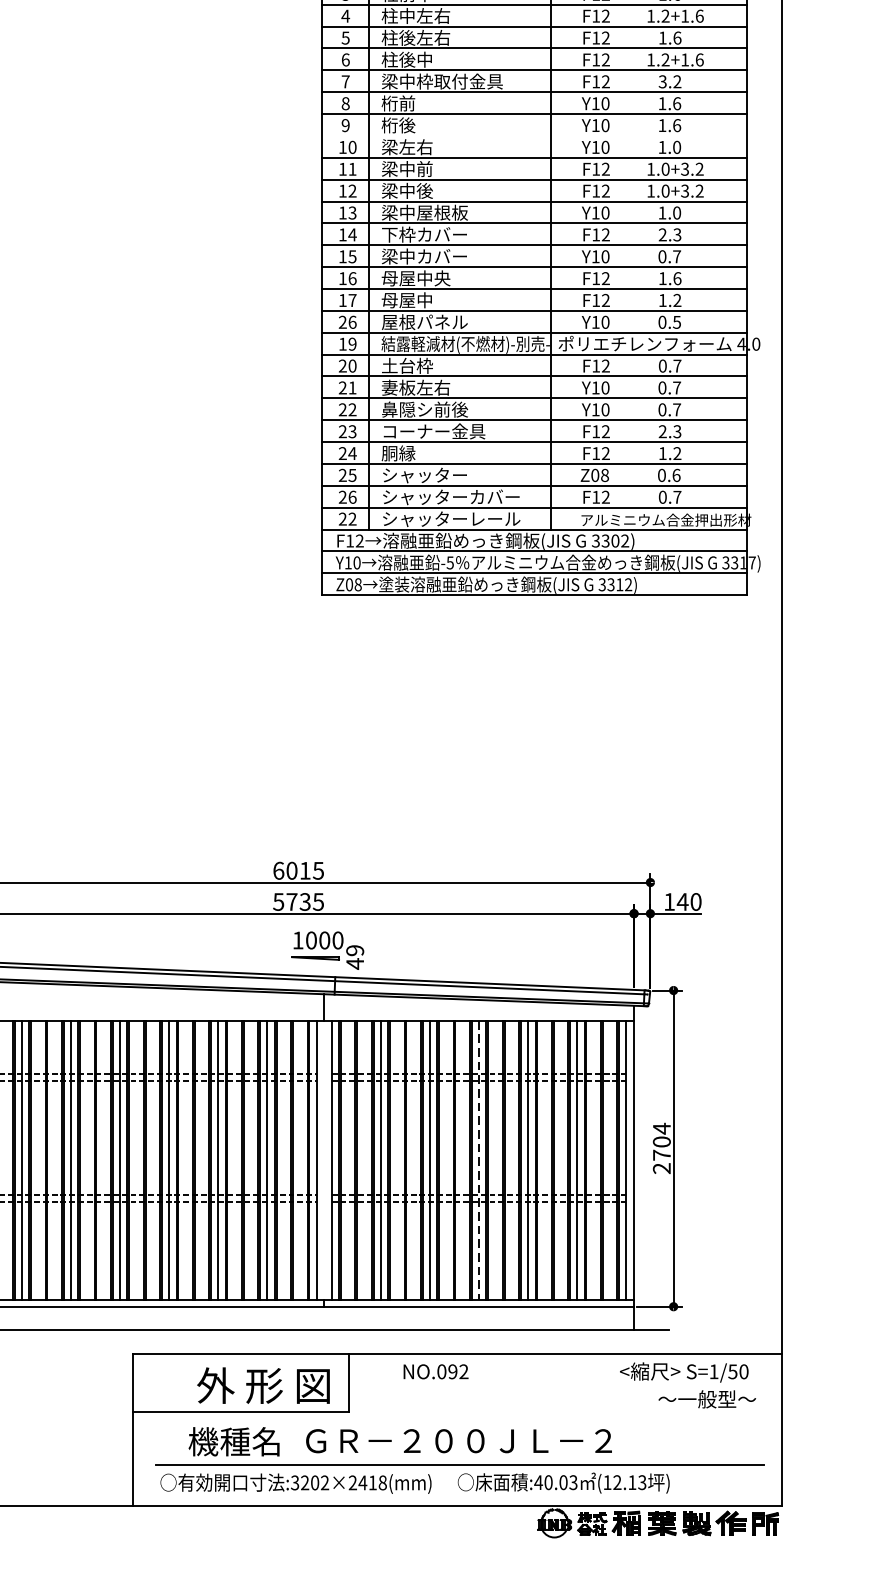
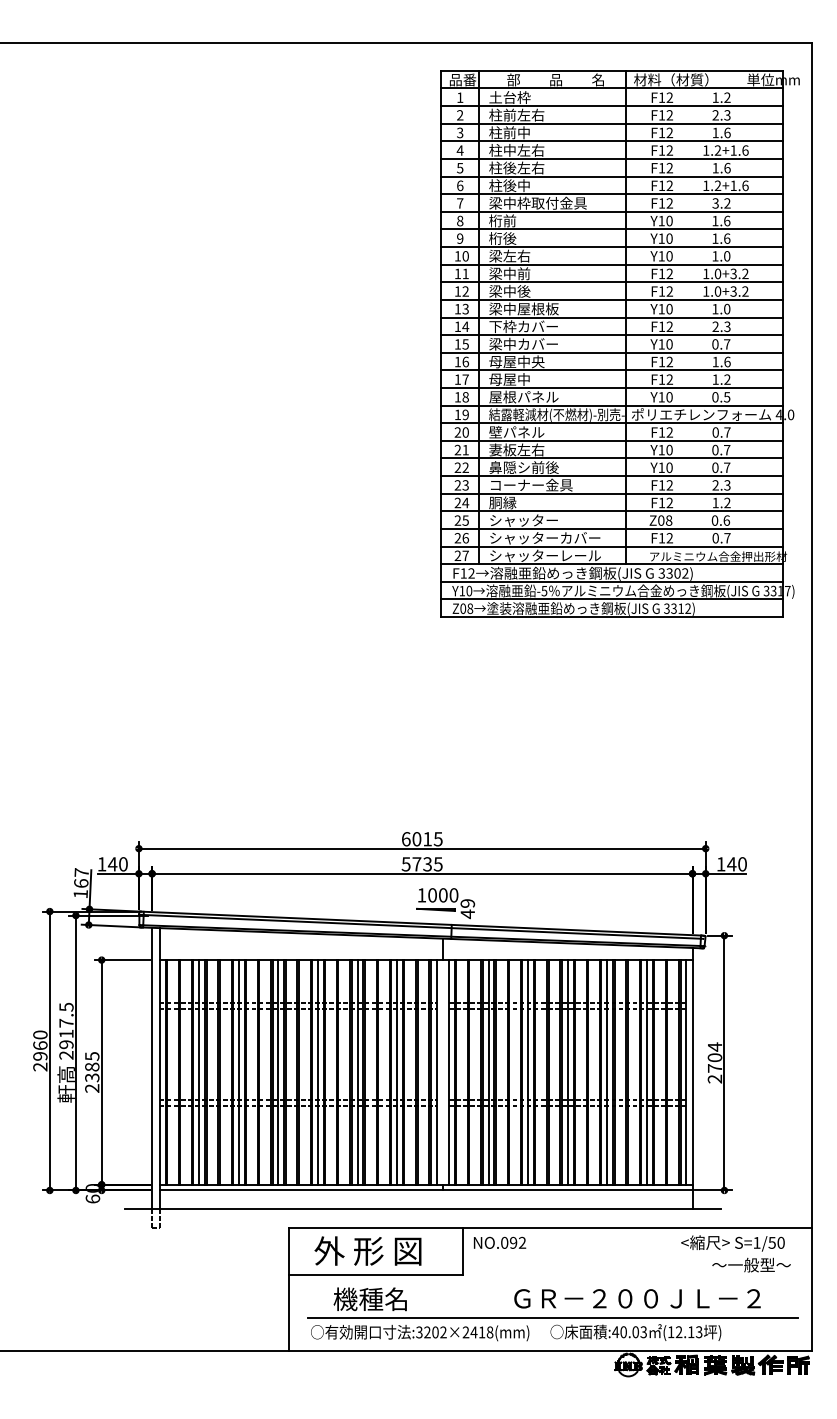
line: (534, 136) -> (612, 247), added
text: (347, 322) -> (461, 397), 26 -> 18
text: (415, 364) -> (516, 431), 土台枠 -> 壁パネル
text: (352, 518) -> (465, 555), 22 -> 27
line: (478, 1160) -> (567, 1072), dashed -> solid
text: (436, 1371) -> (500, 1242), moved
text: (262, 1384) -> (367, 1250), moved
text: (459, 1440) -> (637, 1298), moved

